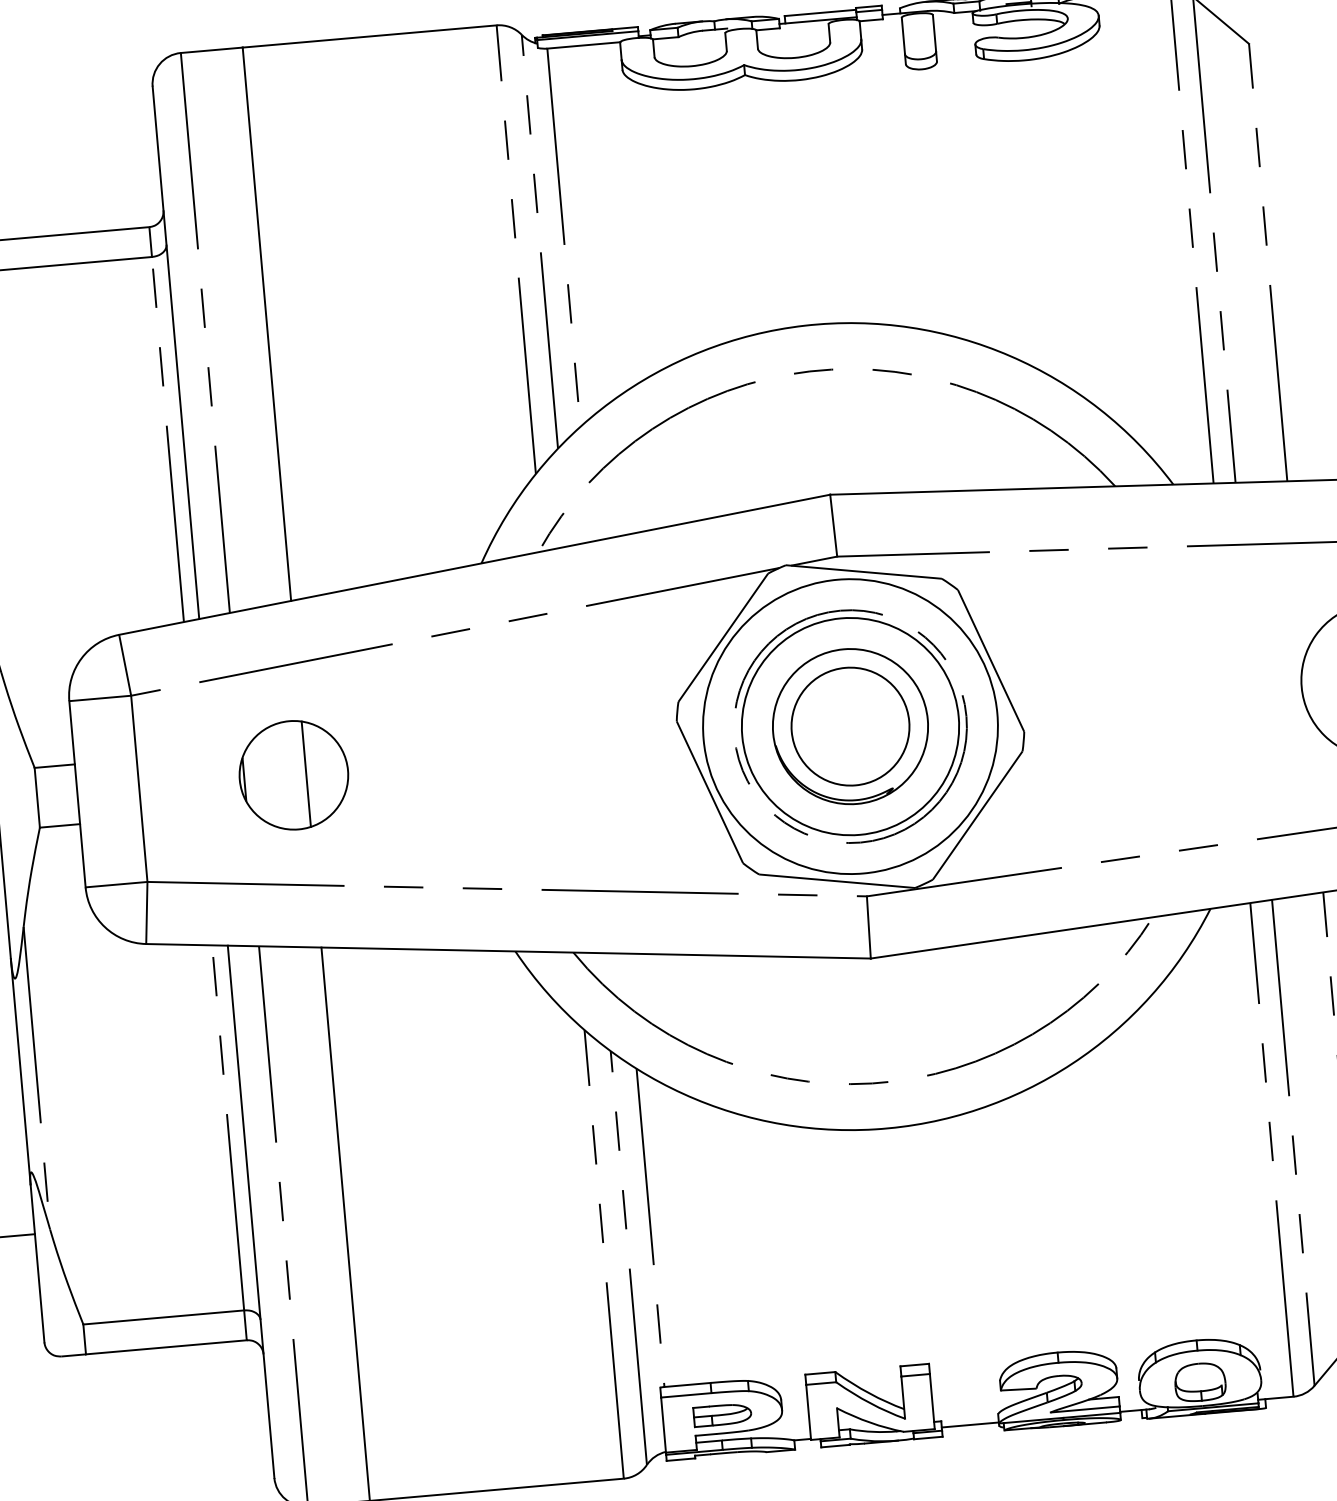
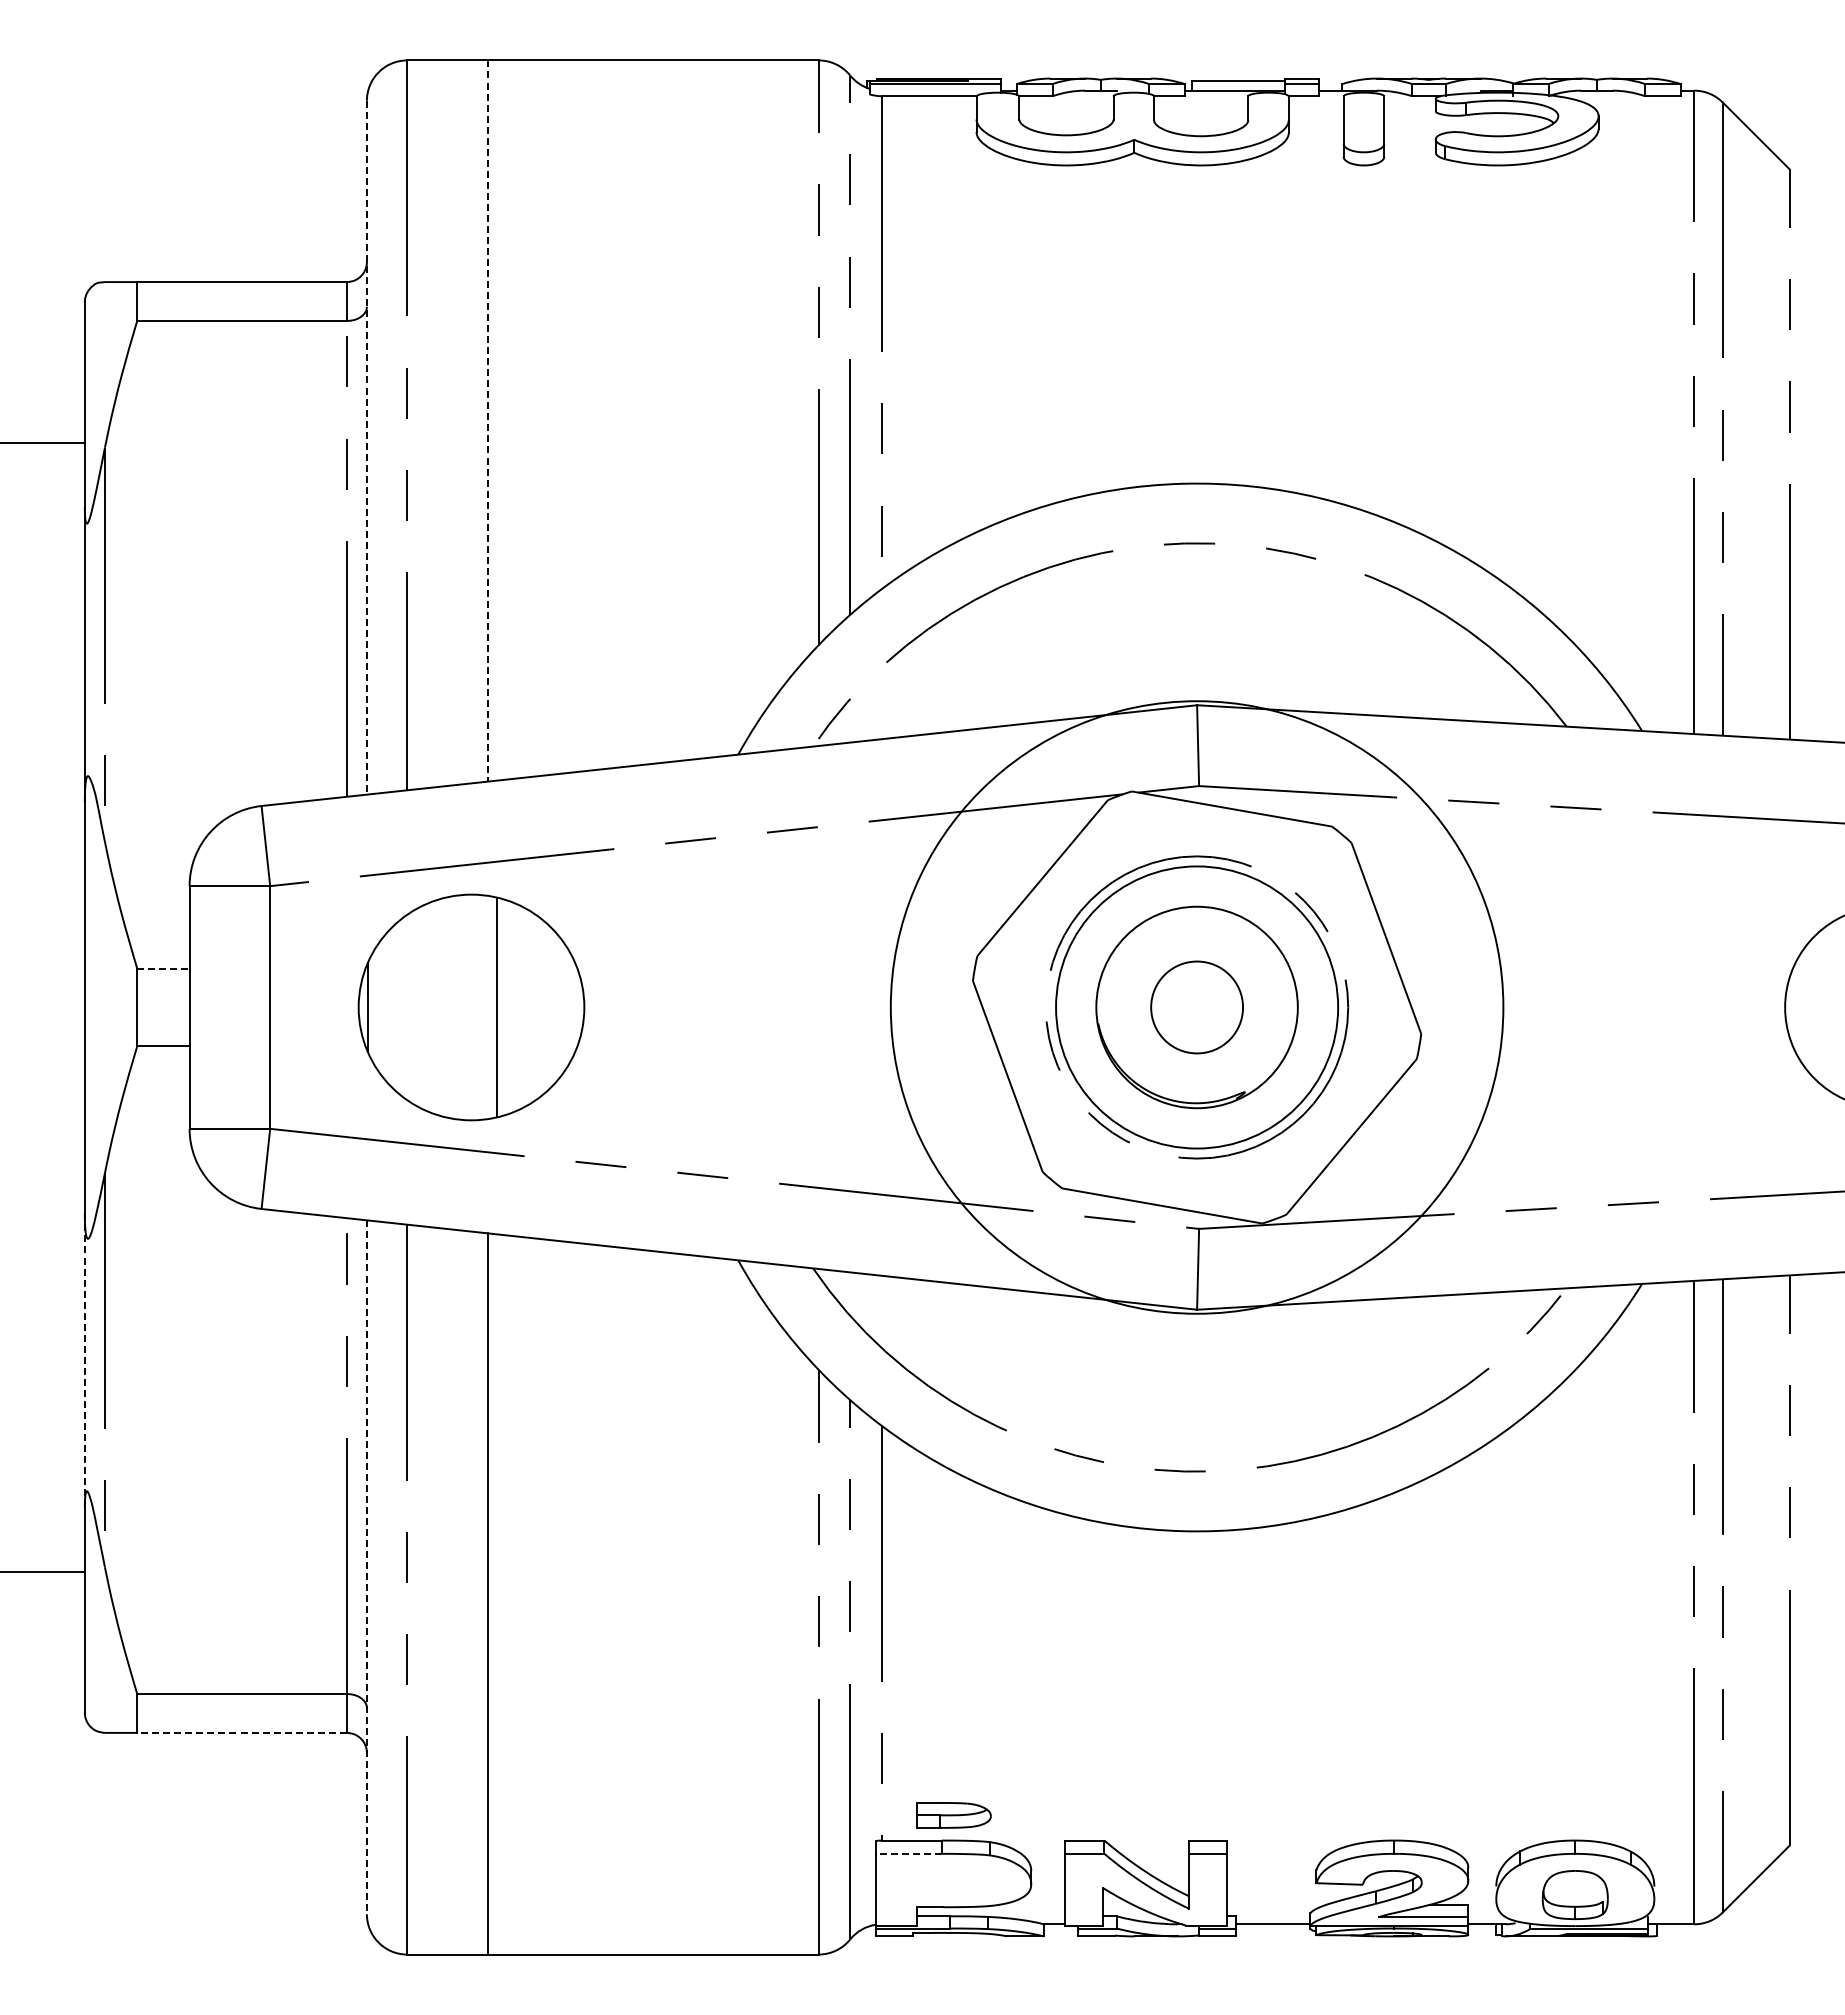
line: (266, 324) -> (487, 421), solid -> dashed
line: (175, 352) -> (366, 447), solid -> dashed
circle: (850, 726) -> (1196, 1007), size x0.6
circle: (850, 726) -> (1196, 1007), size x1.6
line: (54, 766) -> (163, 968), solid -> dashed
part: (293, 775) -> (471, 1007), size x1.6
line: (20, 1071) -> (84, 1359), solid -> dashed
line: (250, 1212) -> (366, 1567), solid -> dashed
line: (165, 1347) -> (241, 1732), solid -> dashed
line: (686, 1395) -> (909, 1853), solid -> dashed
part: (722, 1415) -> (953, 1815), moved

